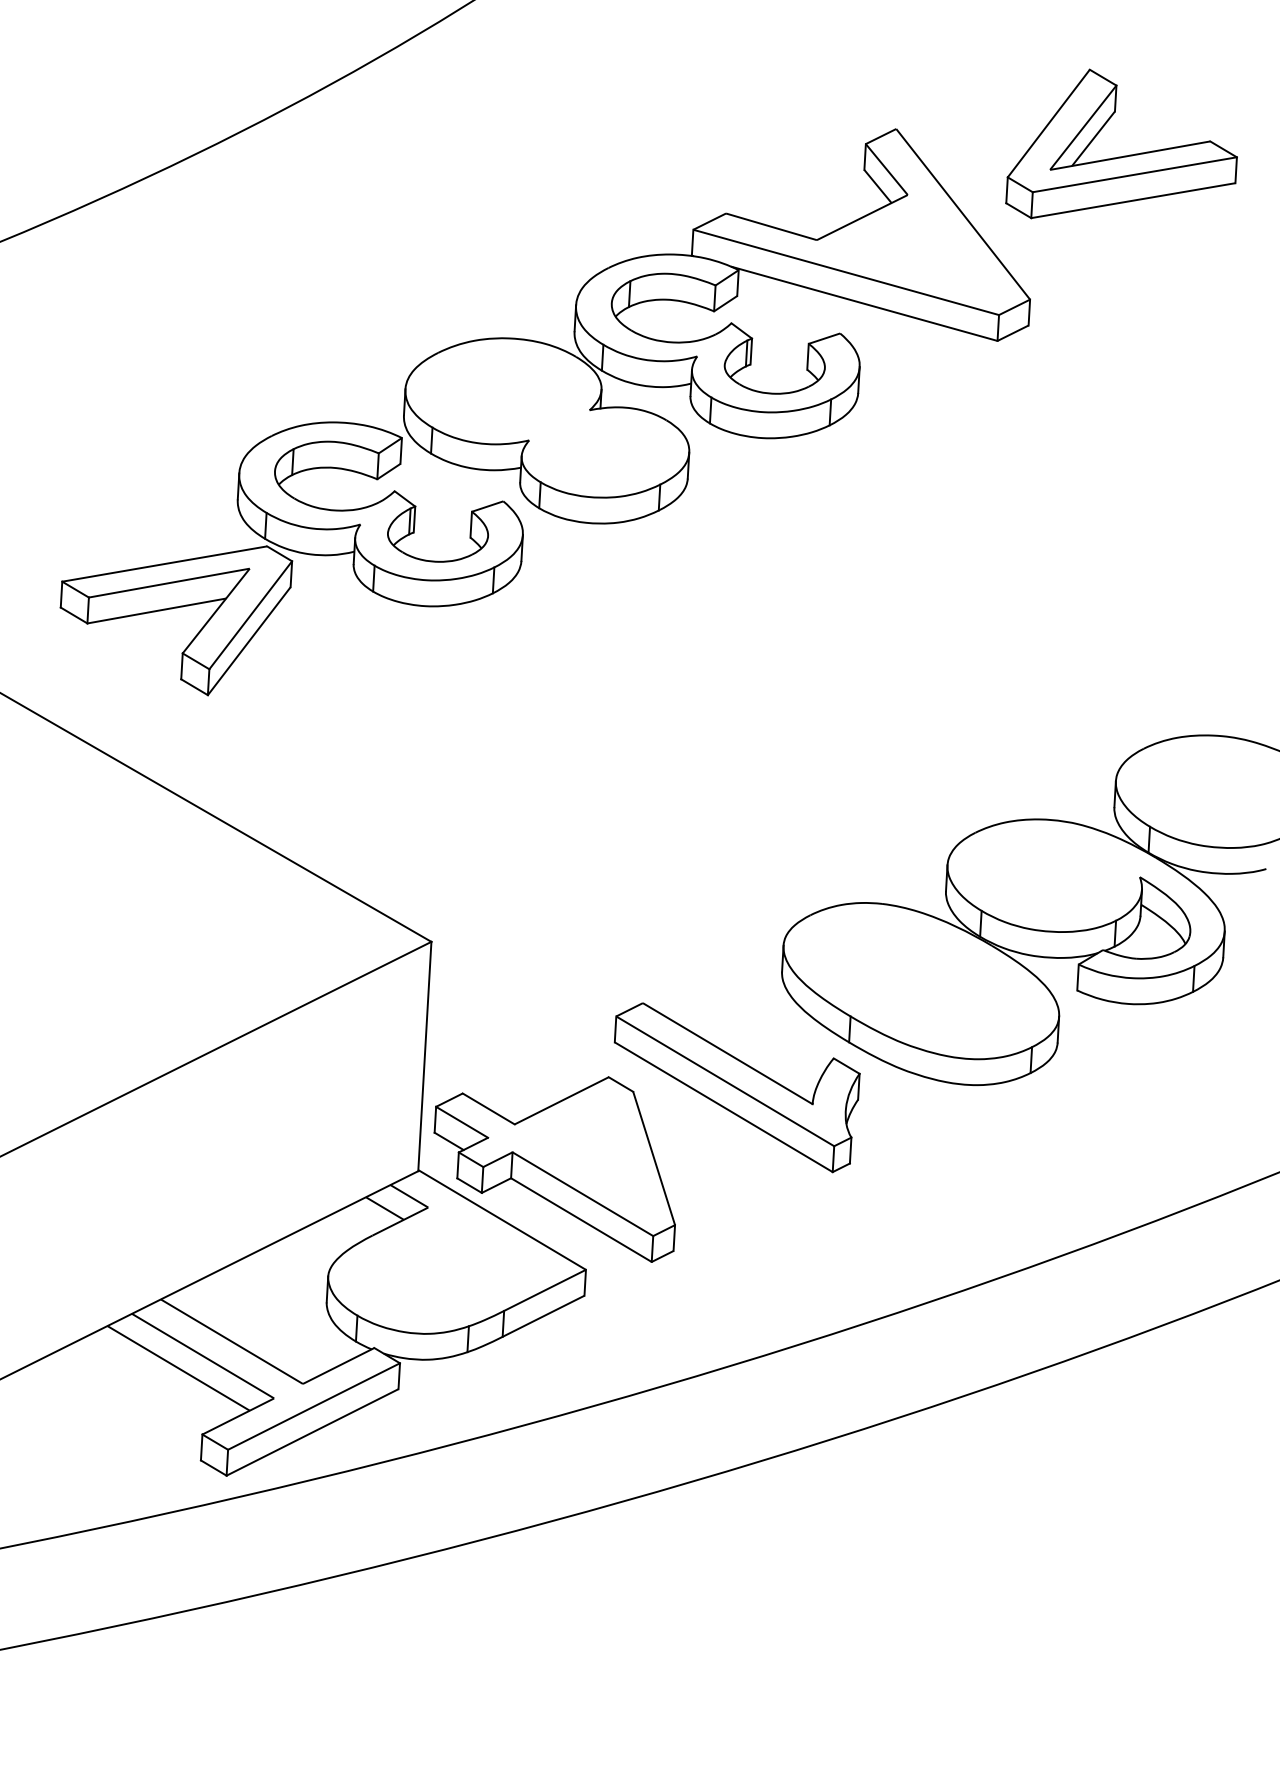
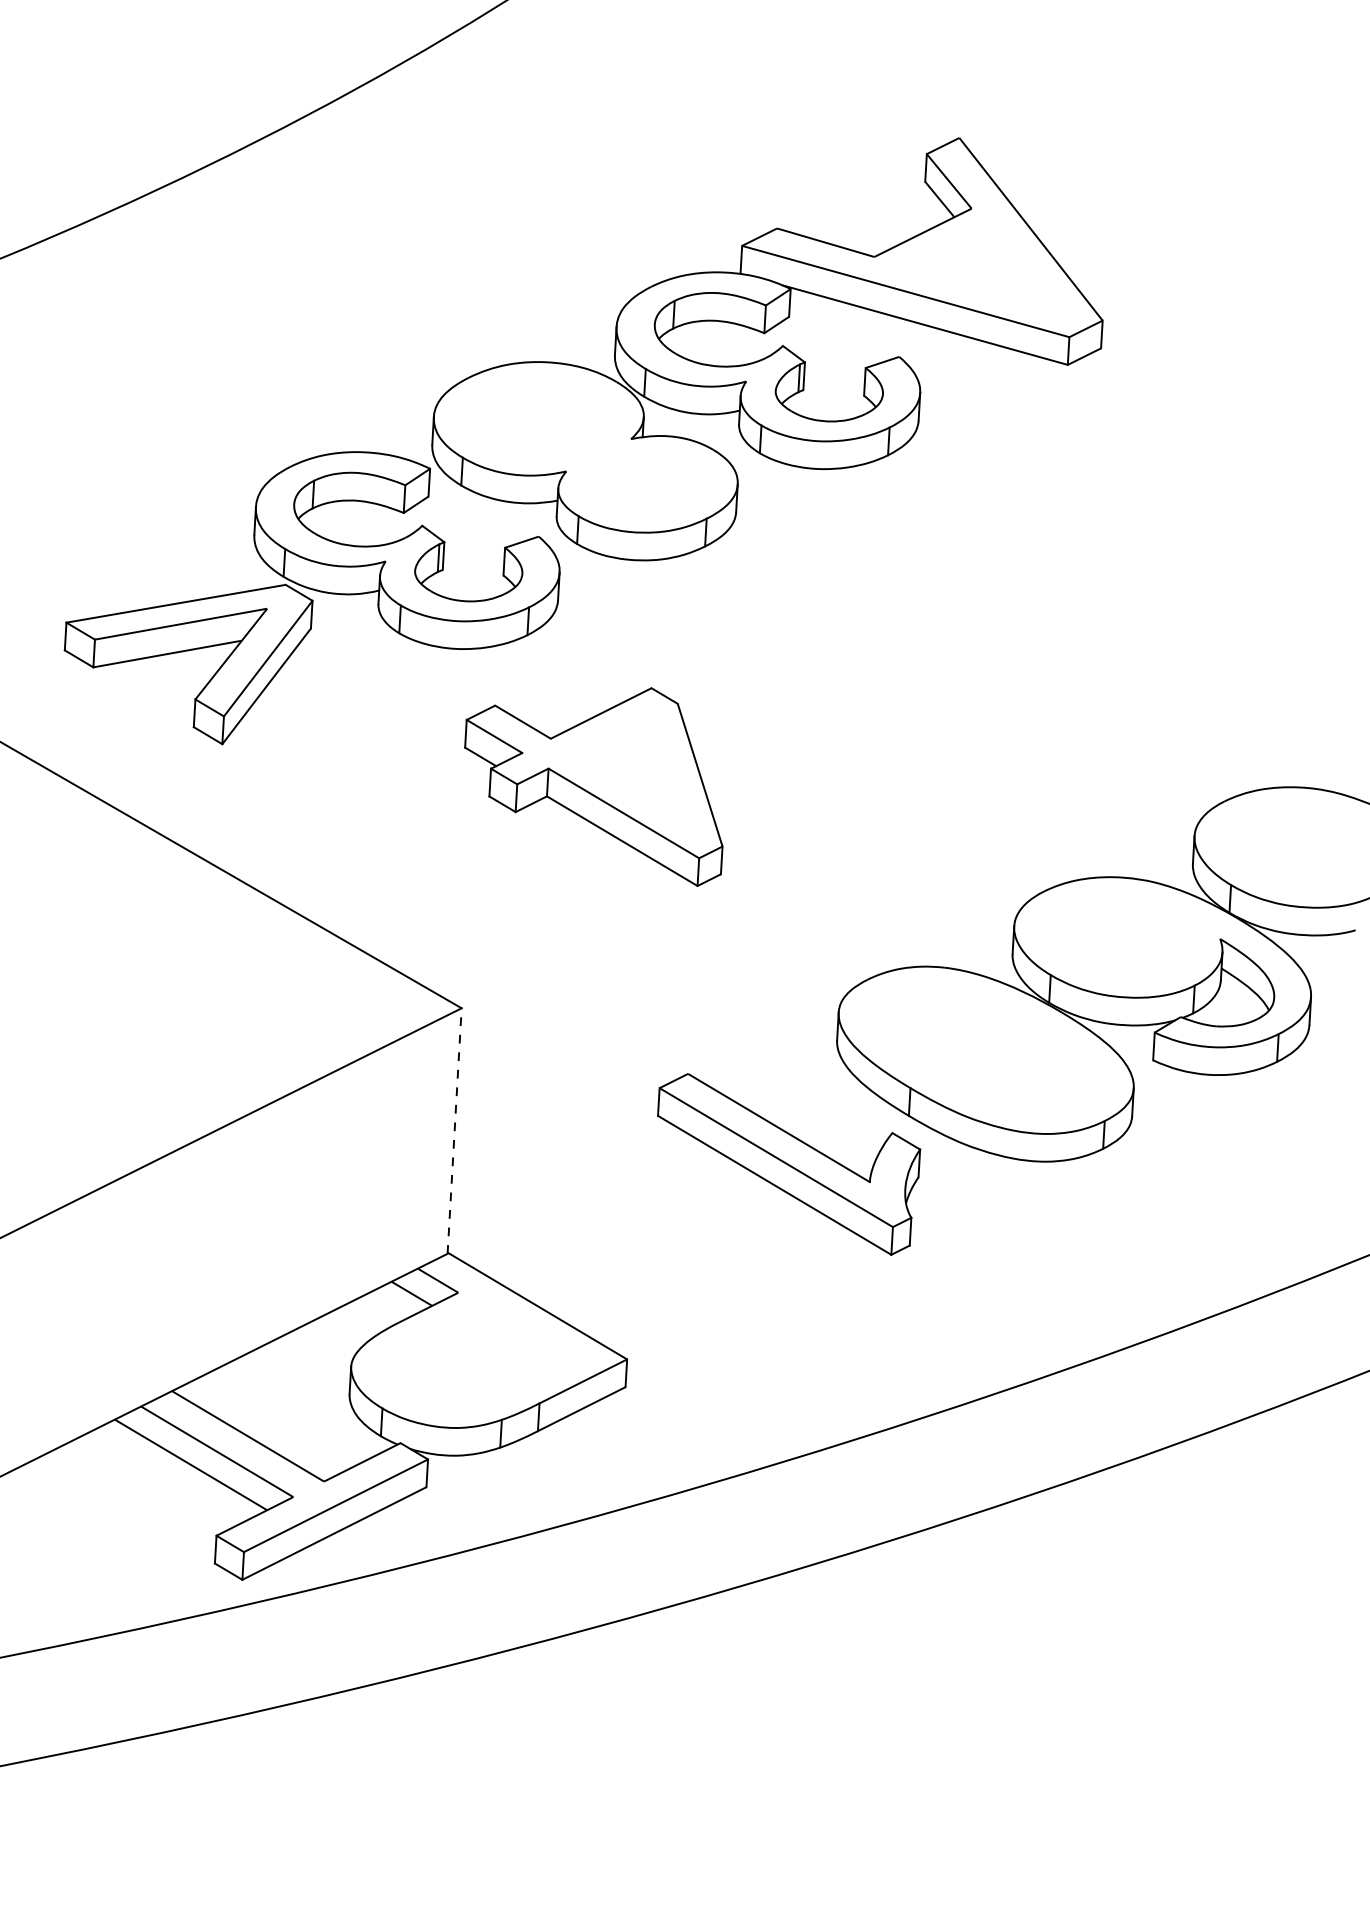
part: (1123, 155) -> (1202, 166), removed
line: (424, 1056) -> (454, 1131), solid -> dashed
part: (554, 1169) -> (593, 786), moved

